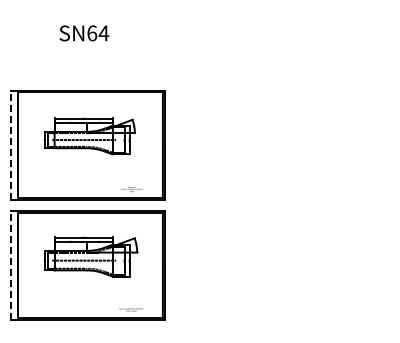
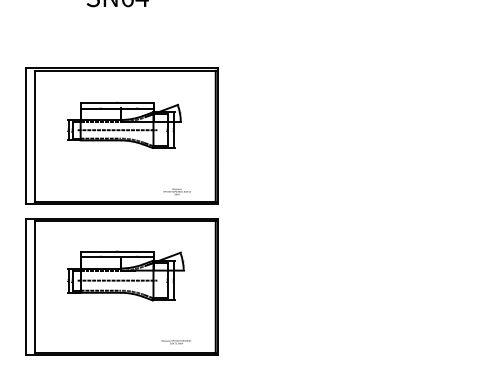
line: (10, 144) -> (25, 135), dashed -> solid
line: (10, 265) -> (25, 286), dashed -> solid

